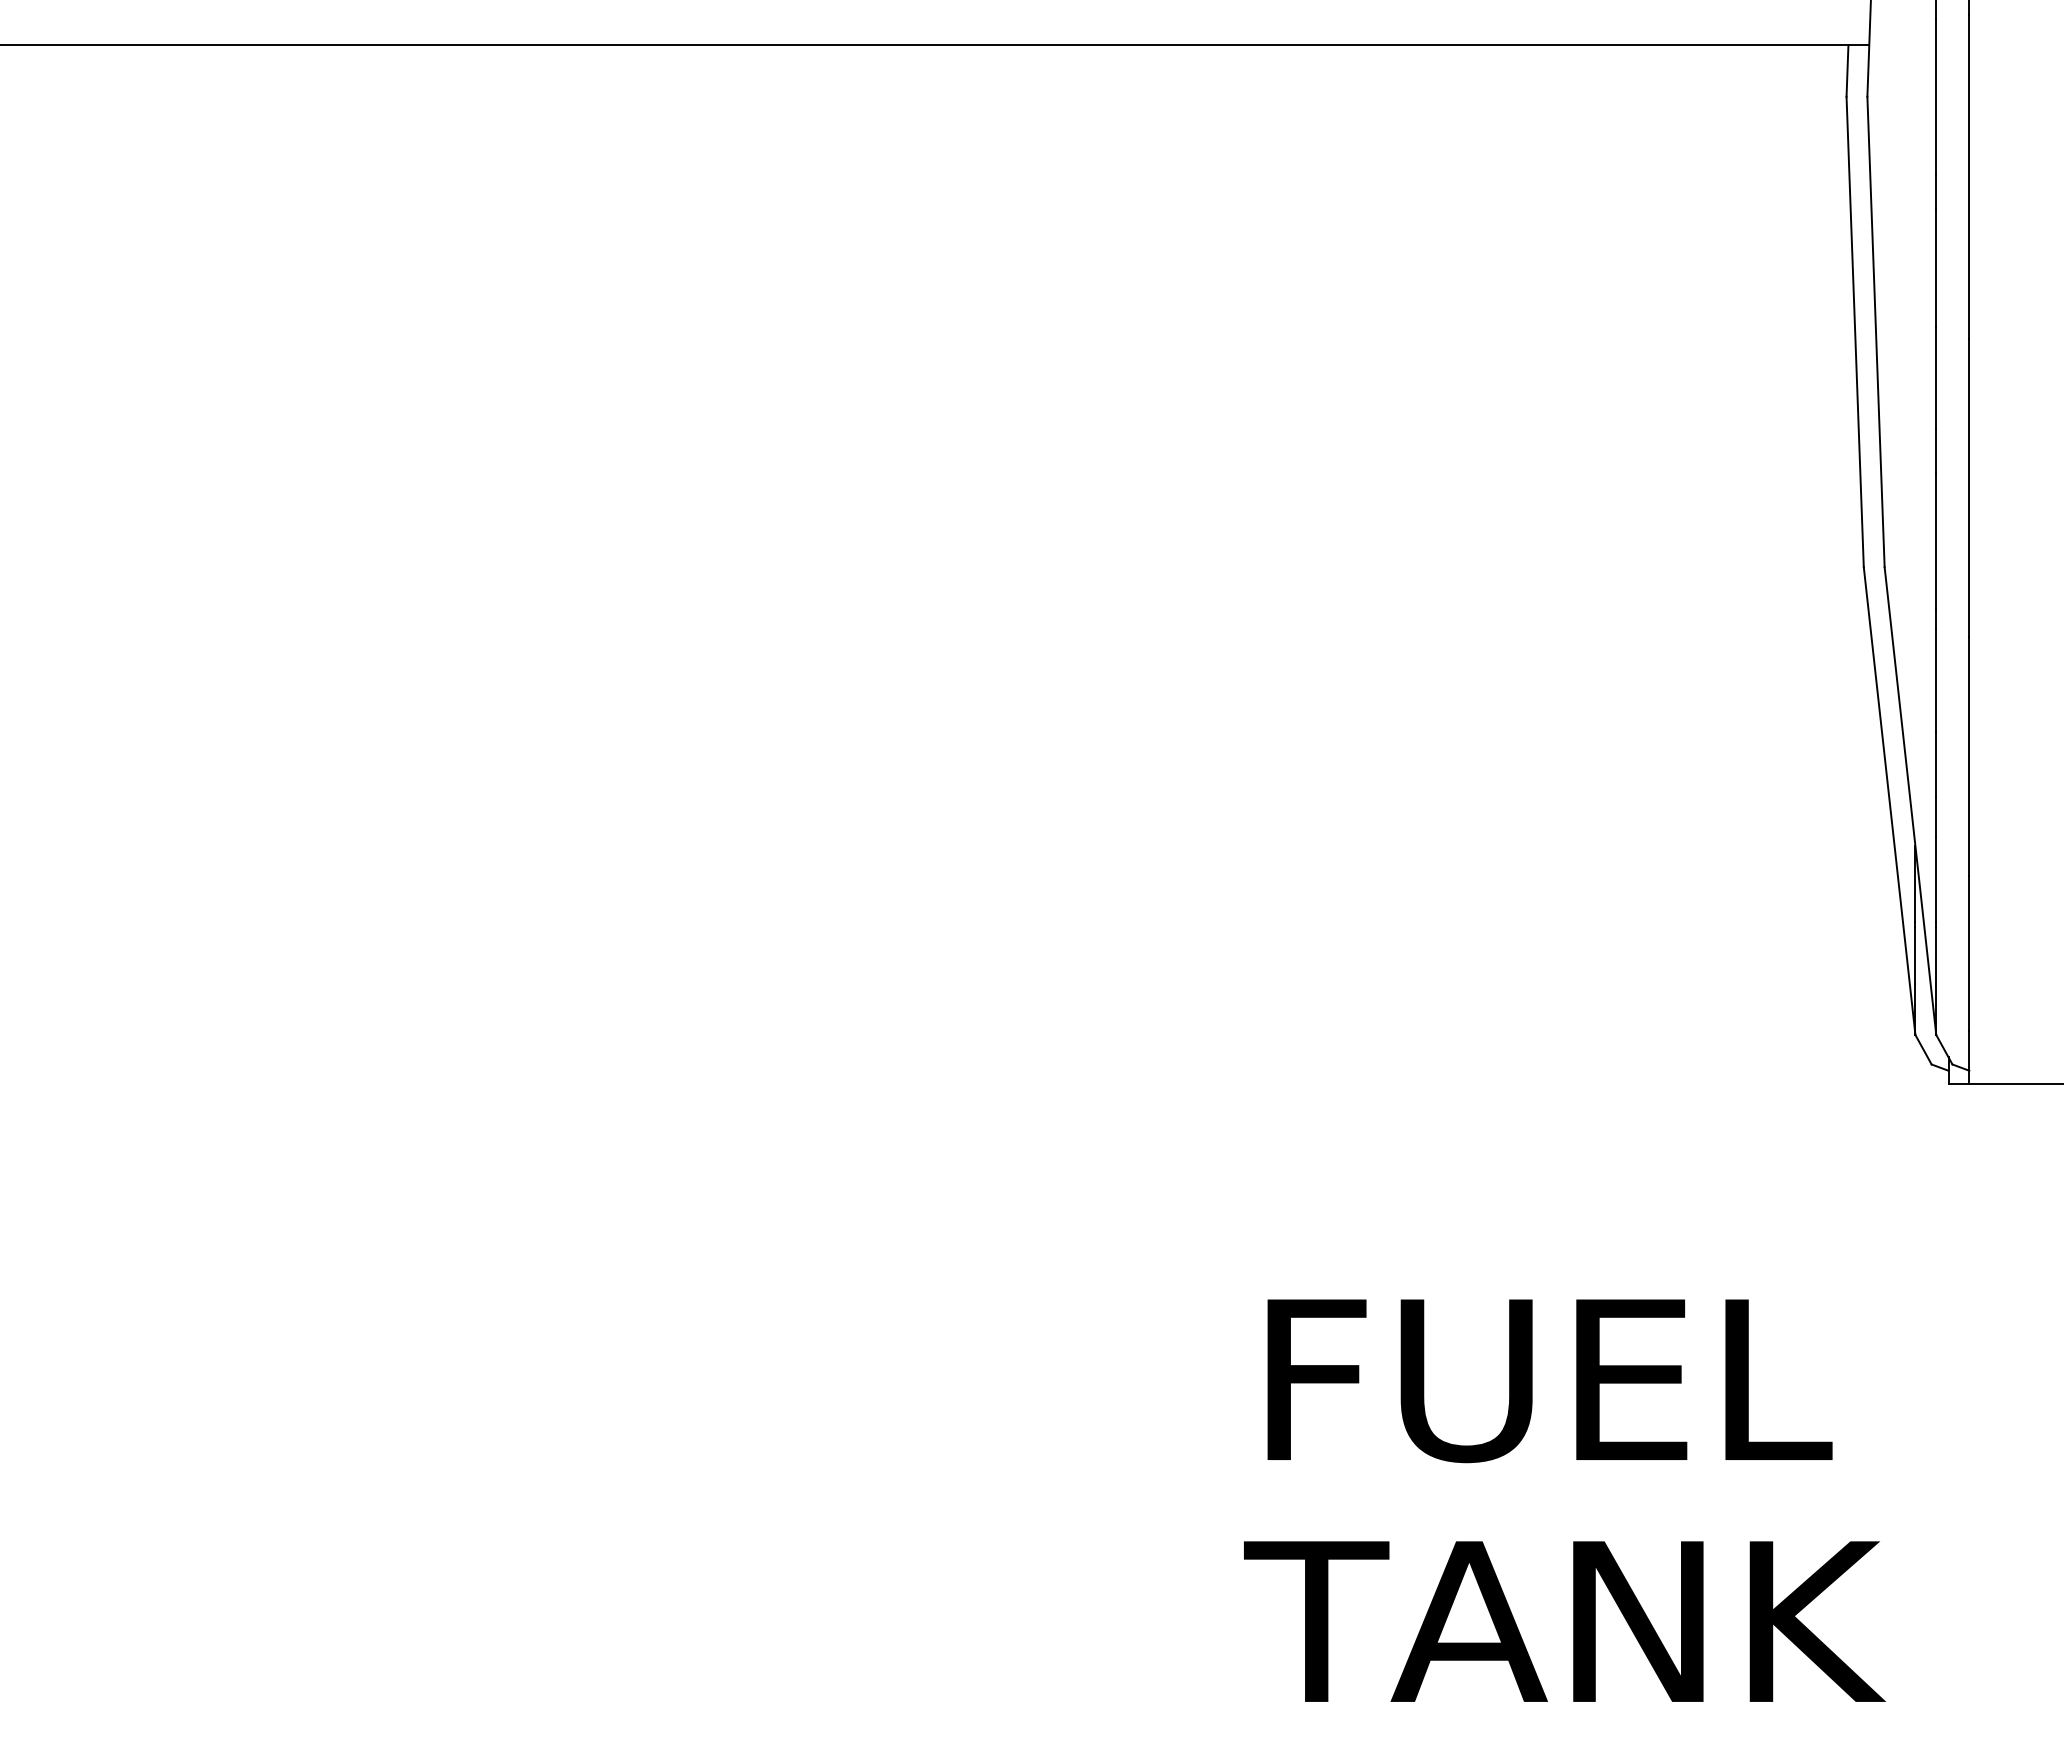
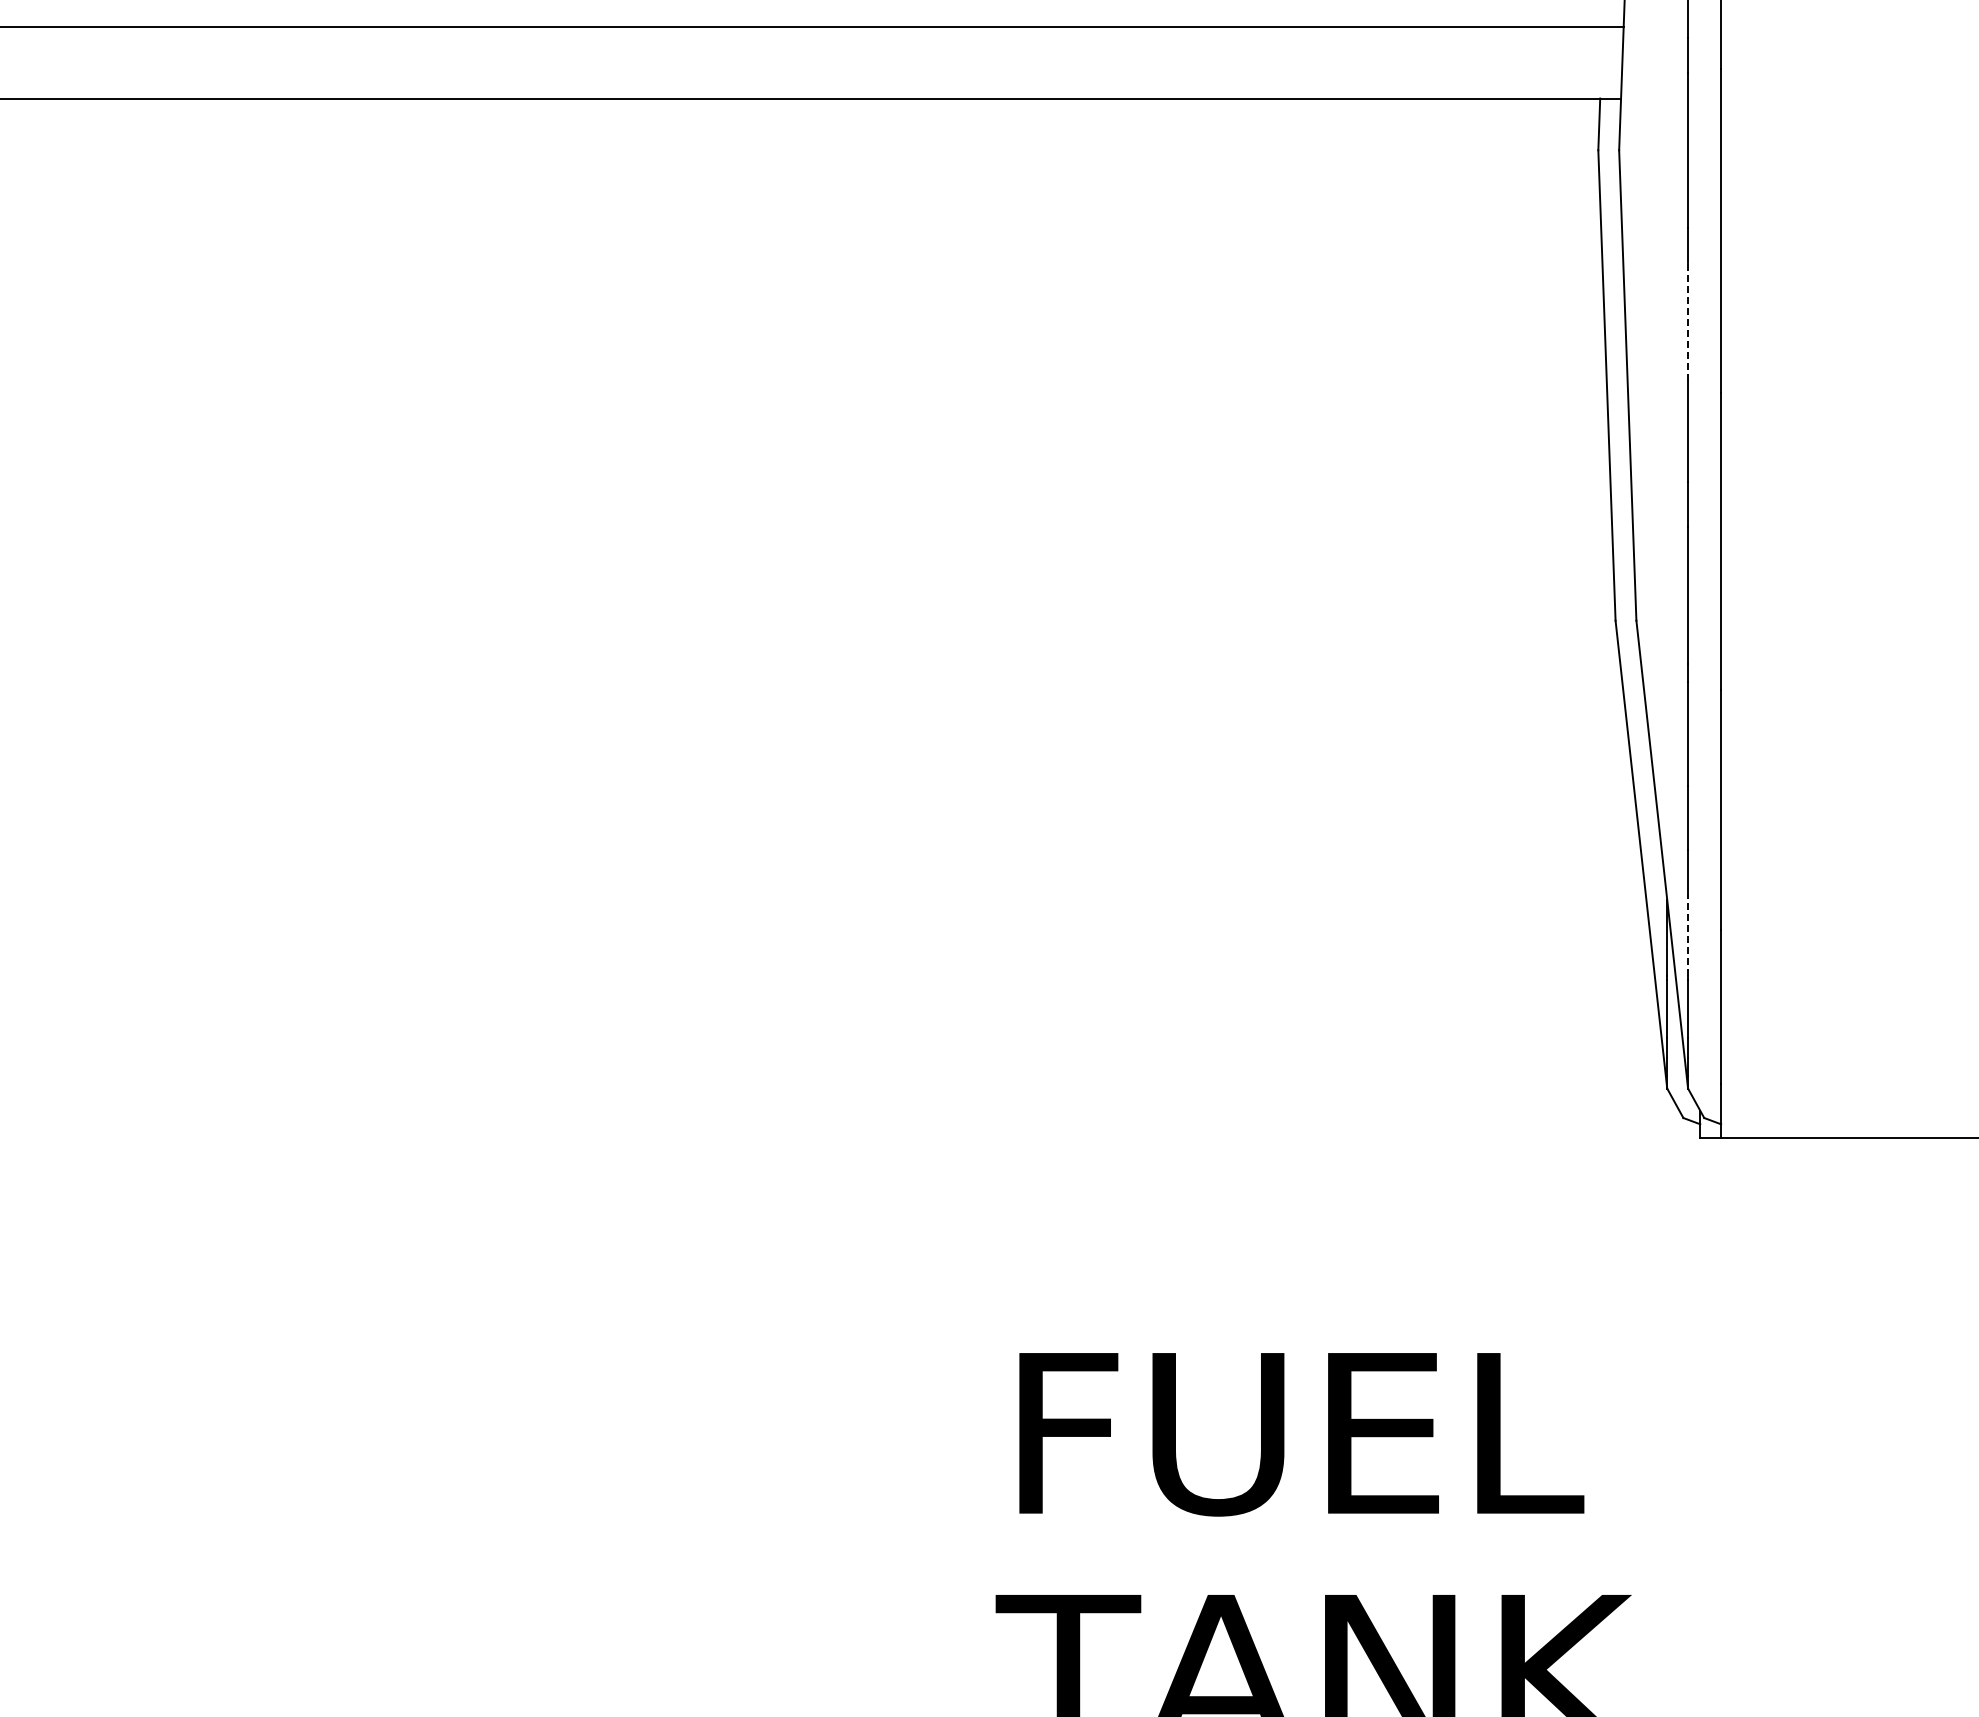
line: (1936, 268) -> (1688, 322), solid -> dashed
line: (1936, 879) -> (1688, 933), solid -> dashed

